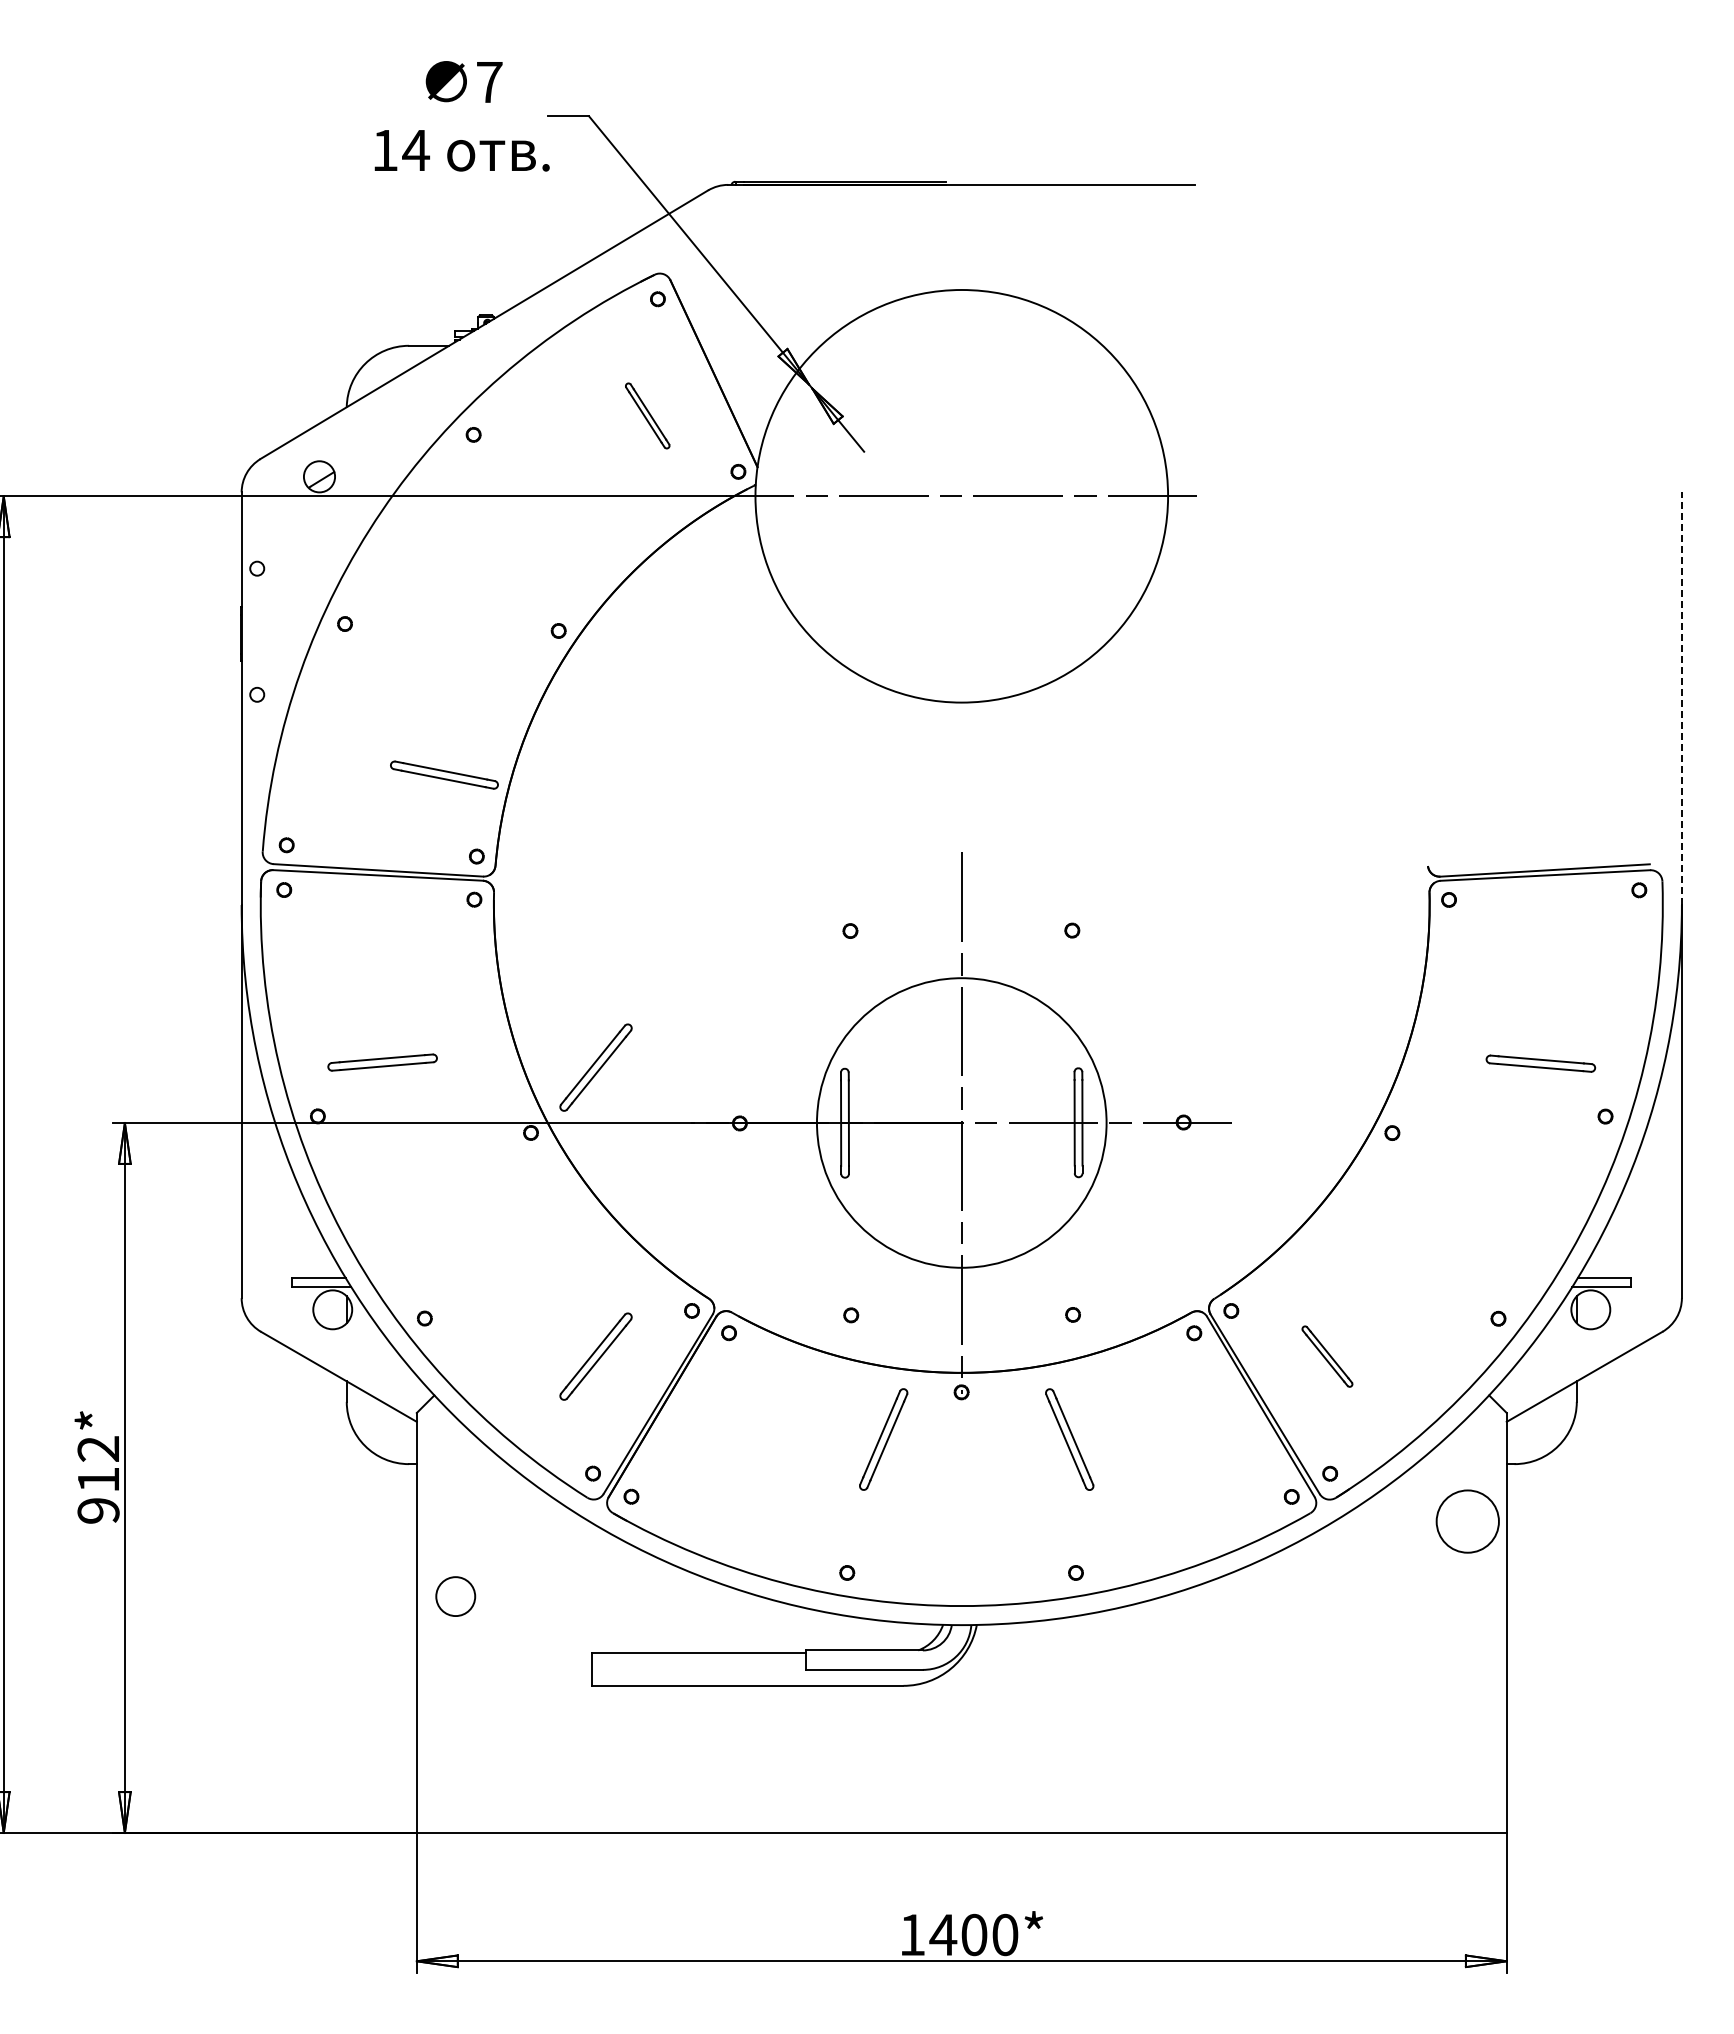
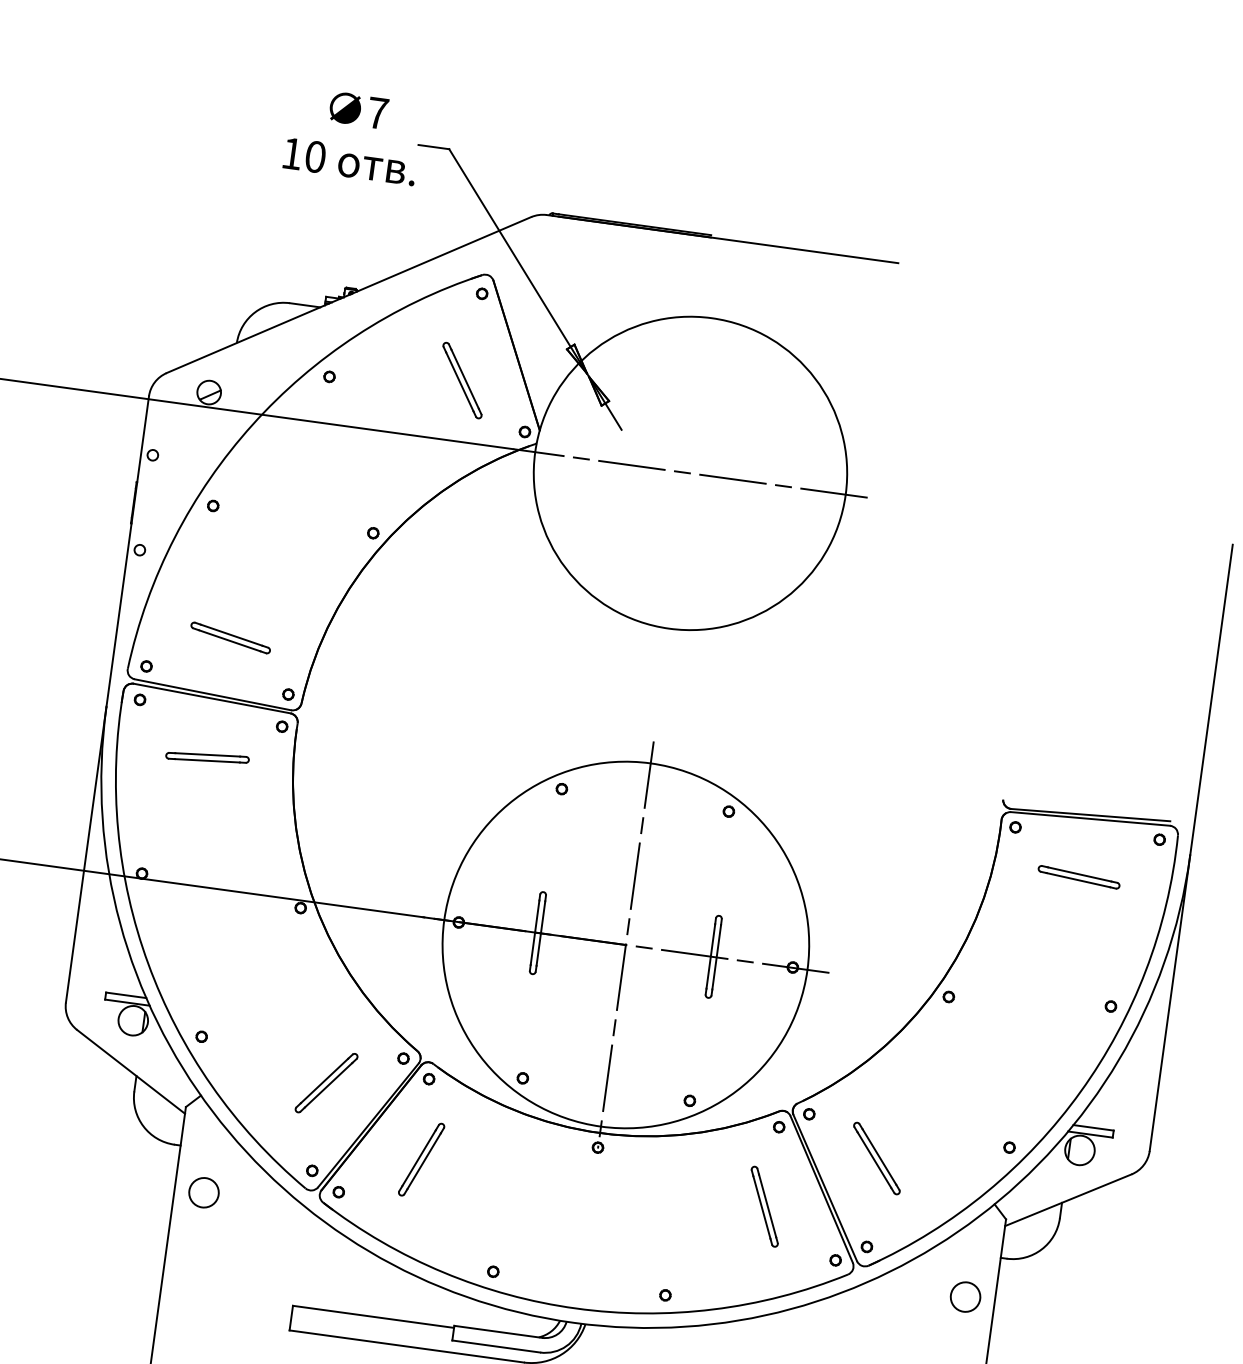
text: (416, 150) -> (315, 157), 14 -> 10
part: (647, 415) -> (462, 380), size x1.43
line: (1681, 698) -> (1211, 699), dashed -> solid
part: (444, 774) -> (230, 637), moved
part: (382, 1062) -> (207, 757), moved
part: (1540, 1063) -> (1078, 877), moved
part: (595, 1067) -> (355, 865), removed
circle: (961, 1122) -> (625, 944), size x1.67
part: (1327, 1356) -> (877, 1158), size x1.43
part: (883, 1439) -> (421, 1159), moved
part: (1069, 1439) -> (764, 1206), moved
circle: (1467, 1521) -> (965, 1297), size x0.62
circle: (455, 1596) -> (203, 1192), moved

